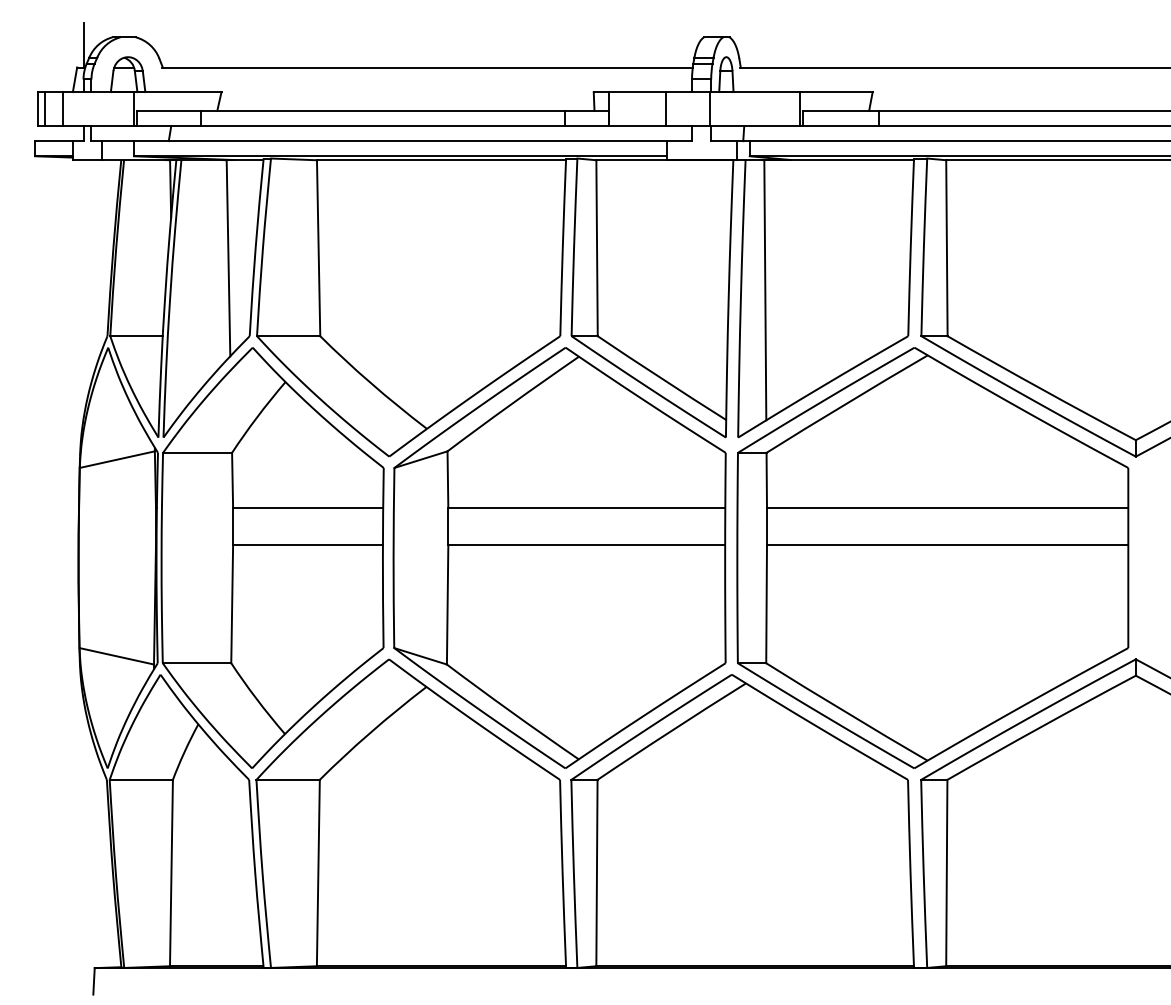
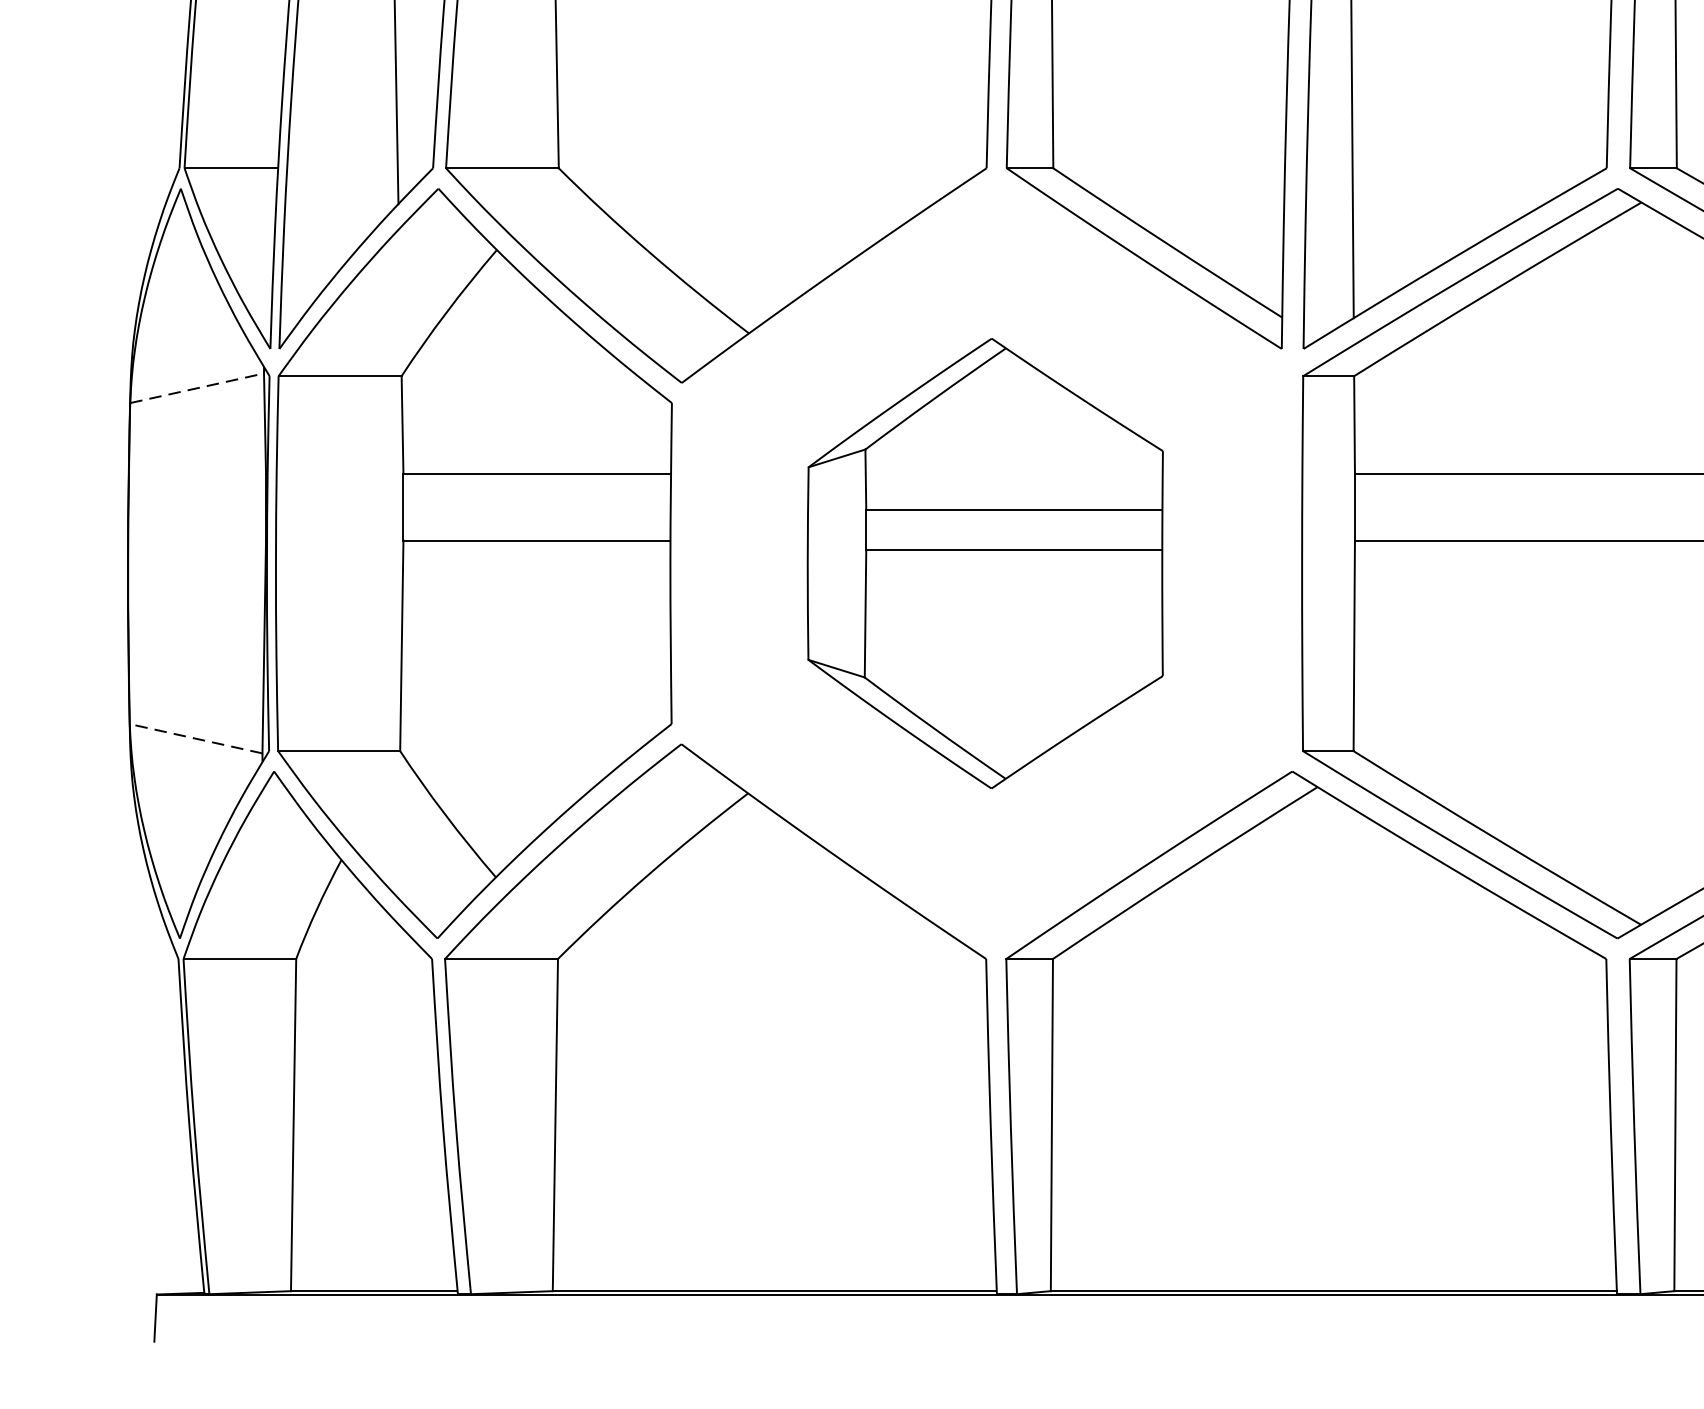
line: (117, 459) -> (197, 388), solid -> dashed
part: (559, 557) -> (985, 562), size x0.6
line: (116, 656) -> (195, 739), solid -> dashed

